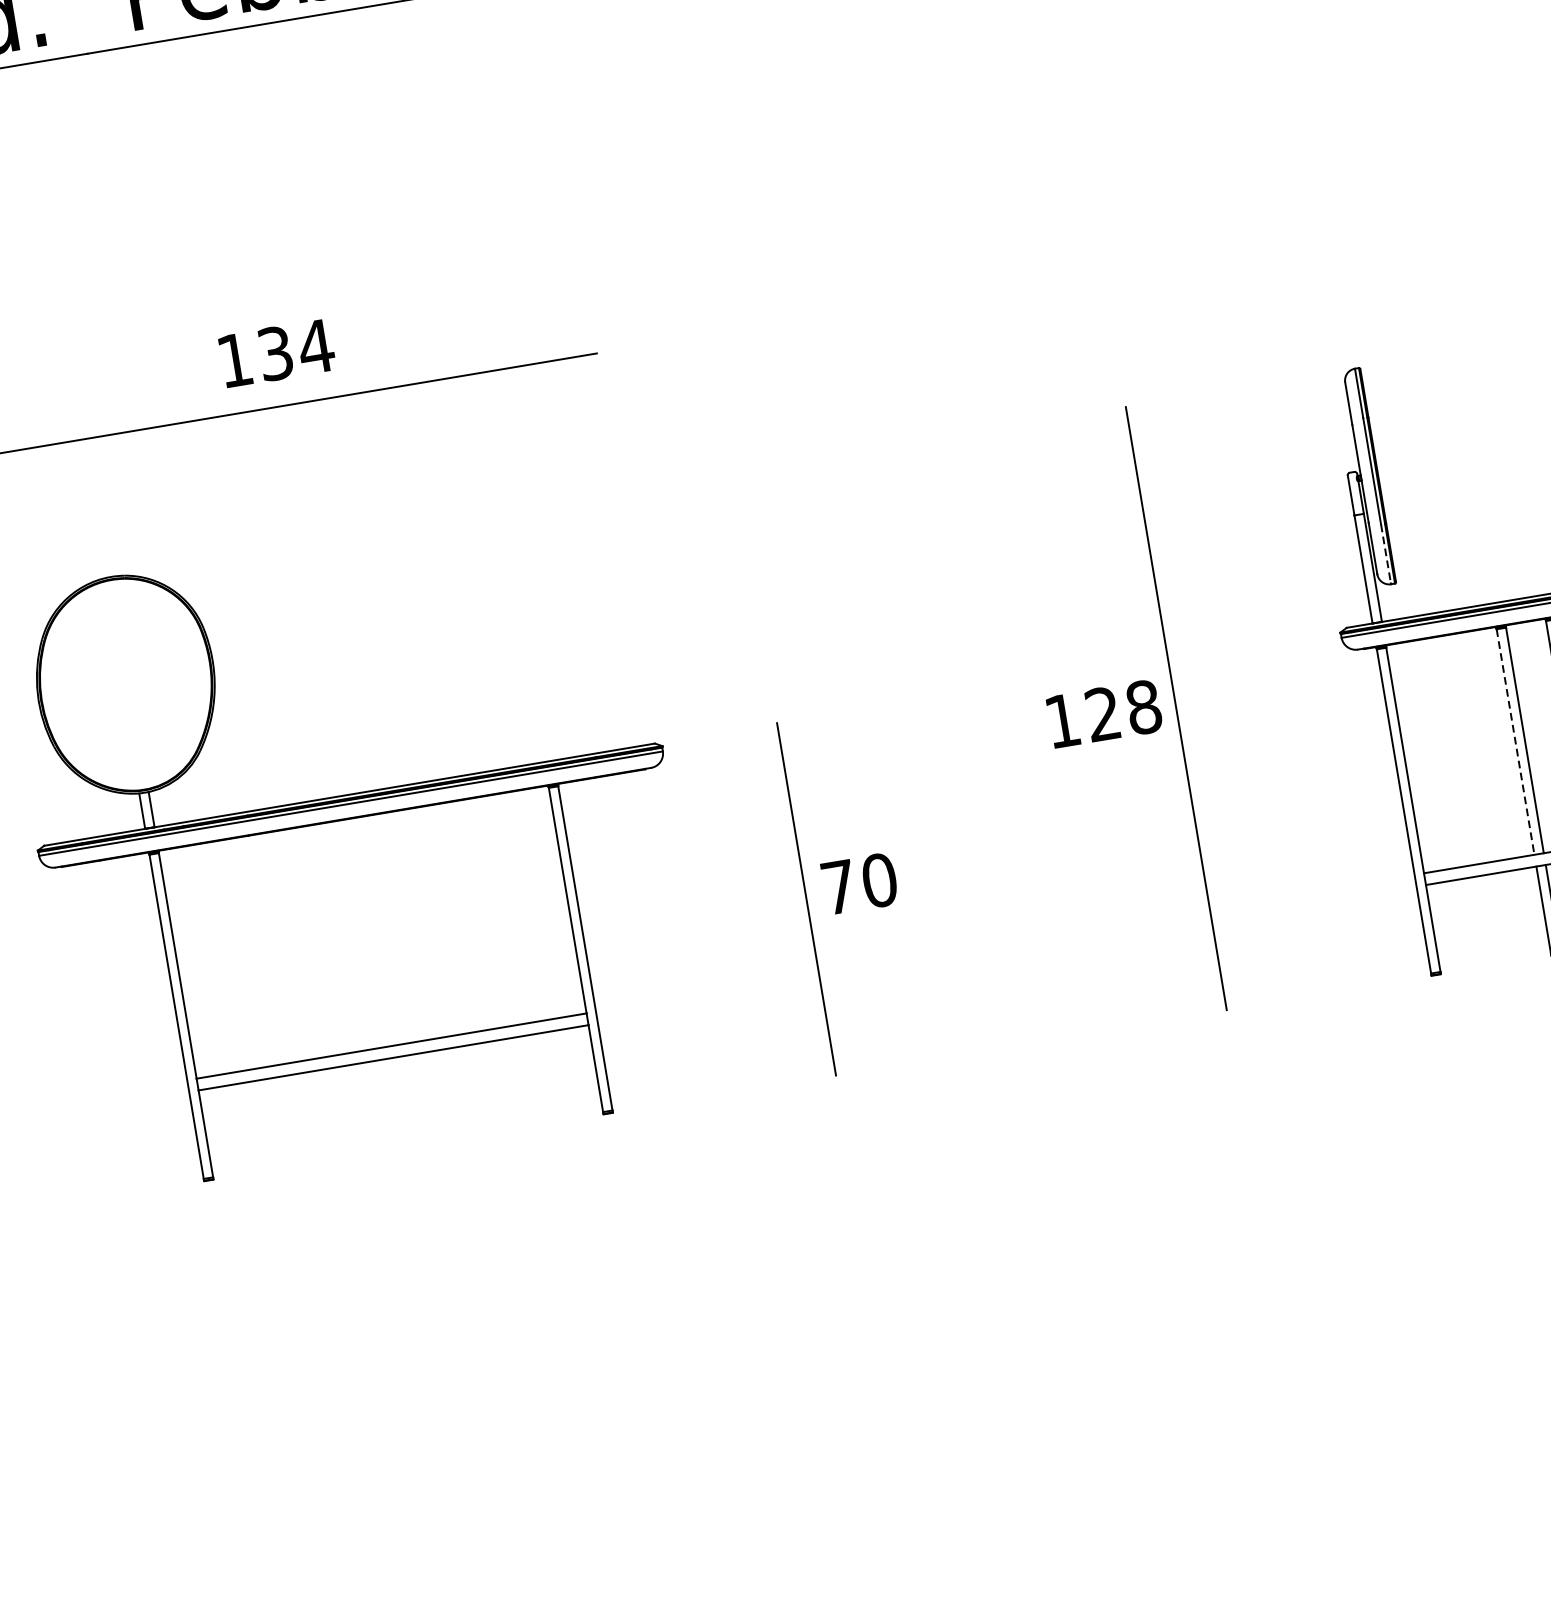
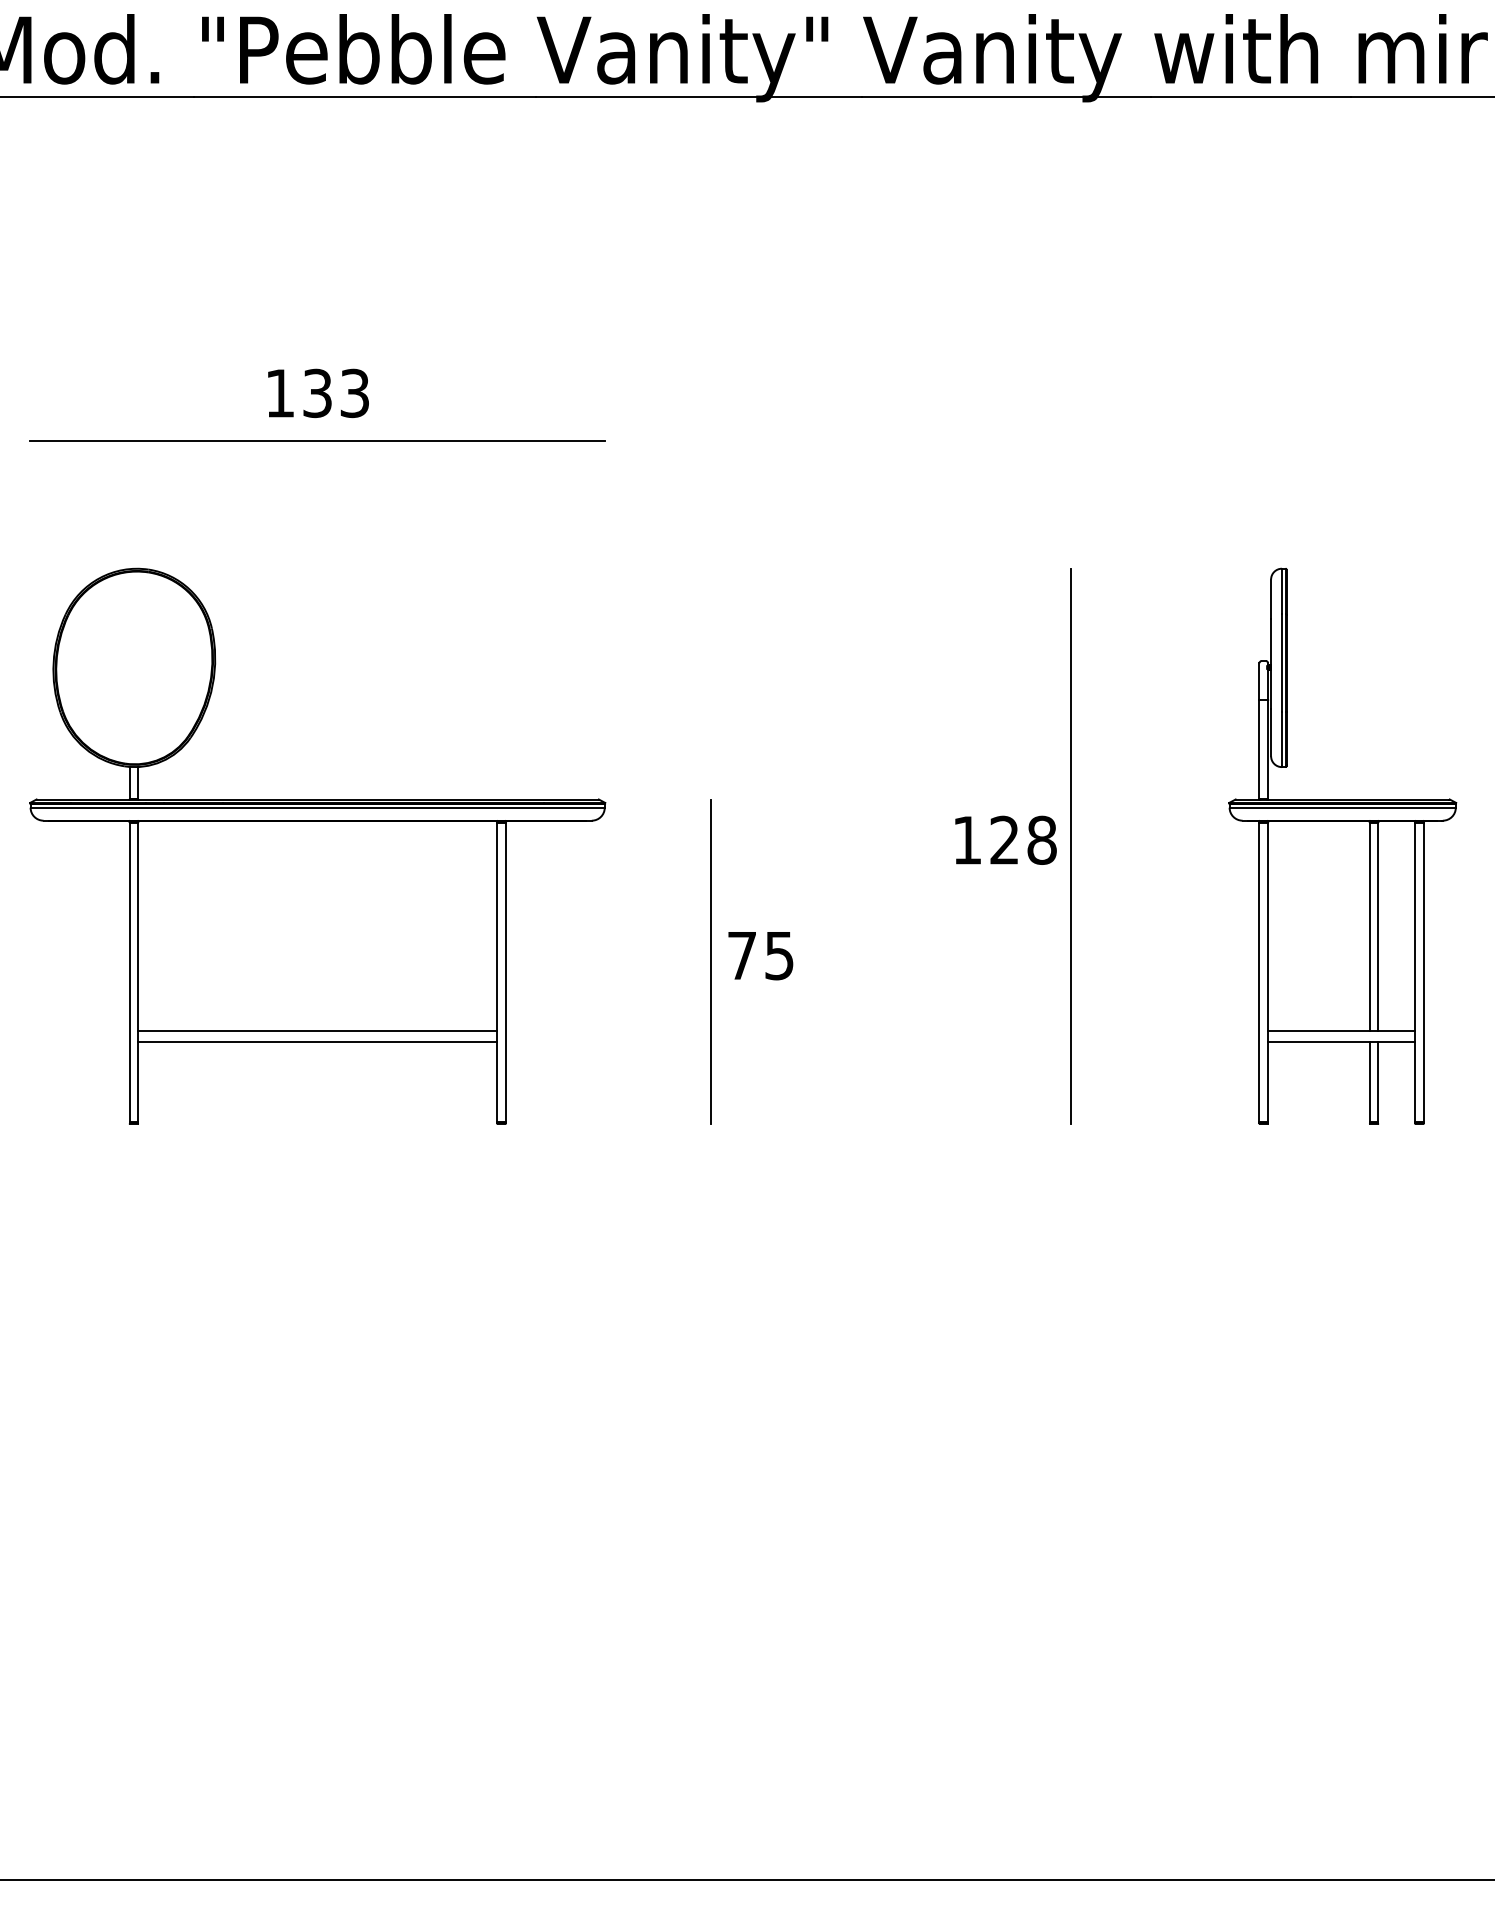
text: (315, 346) -> (354, 393), 134 -> 133
line: (1385, 554) -> (1281, 739), dashed -> solid
line: (1515, 742) -> (1369, 927), dashed -> solid
text: (879, 880) -> (779, 955), 70 -> 75

